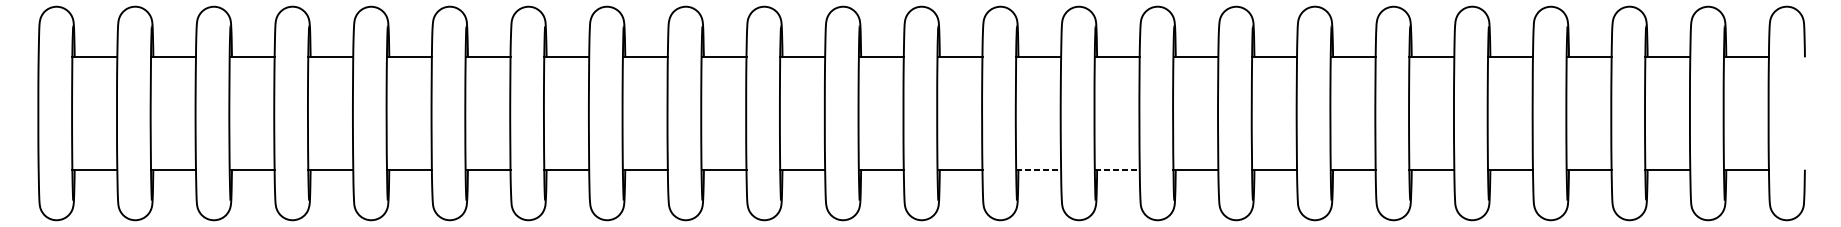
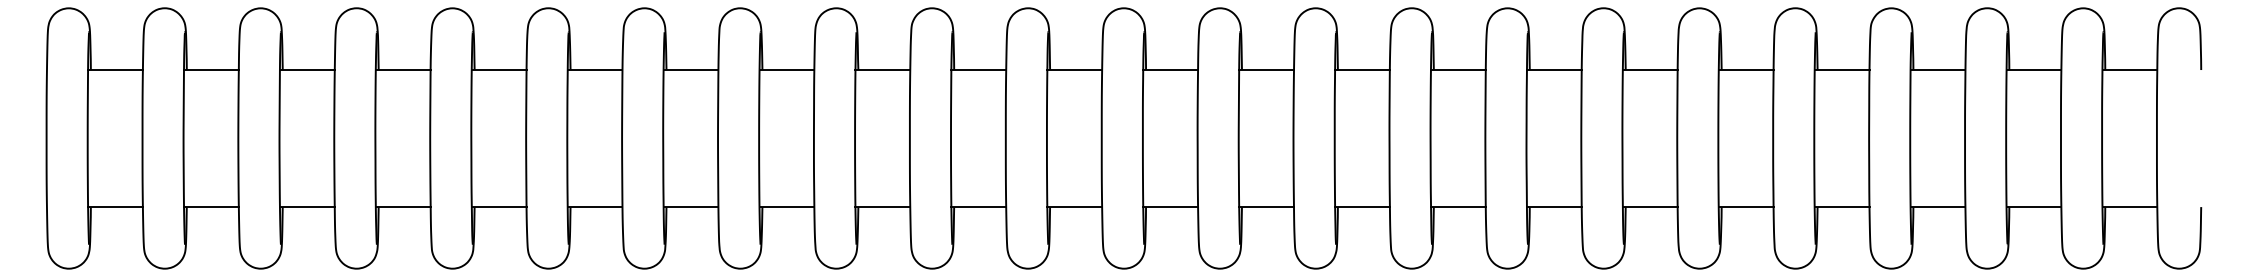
line: (1039, 170) -> (1267, 207), dashed -> solid
line: (1118, 170) -> (1363, 207), dashed -> solid

